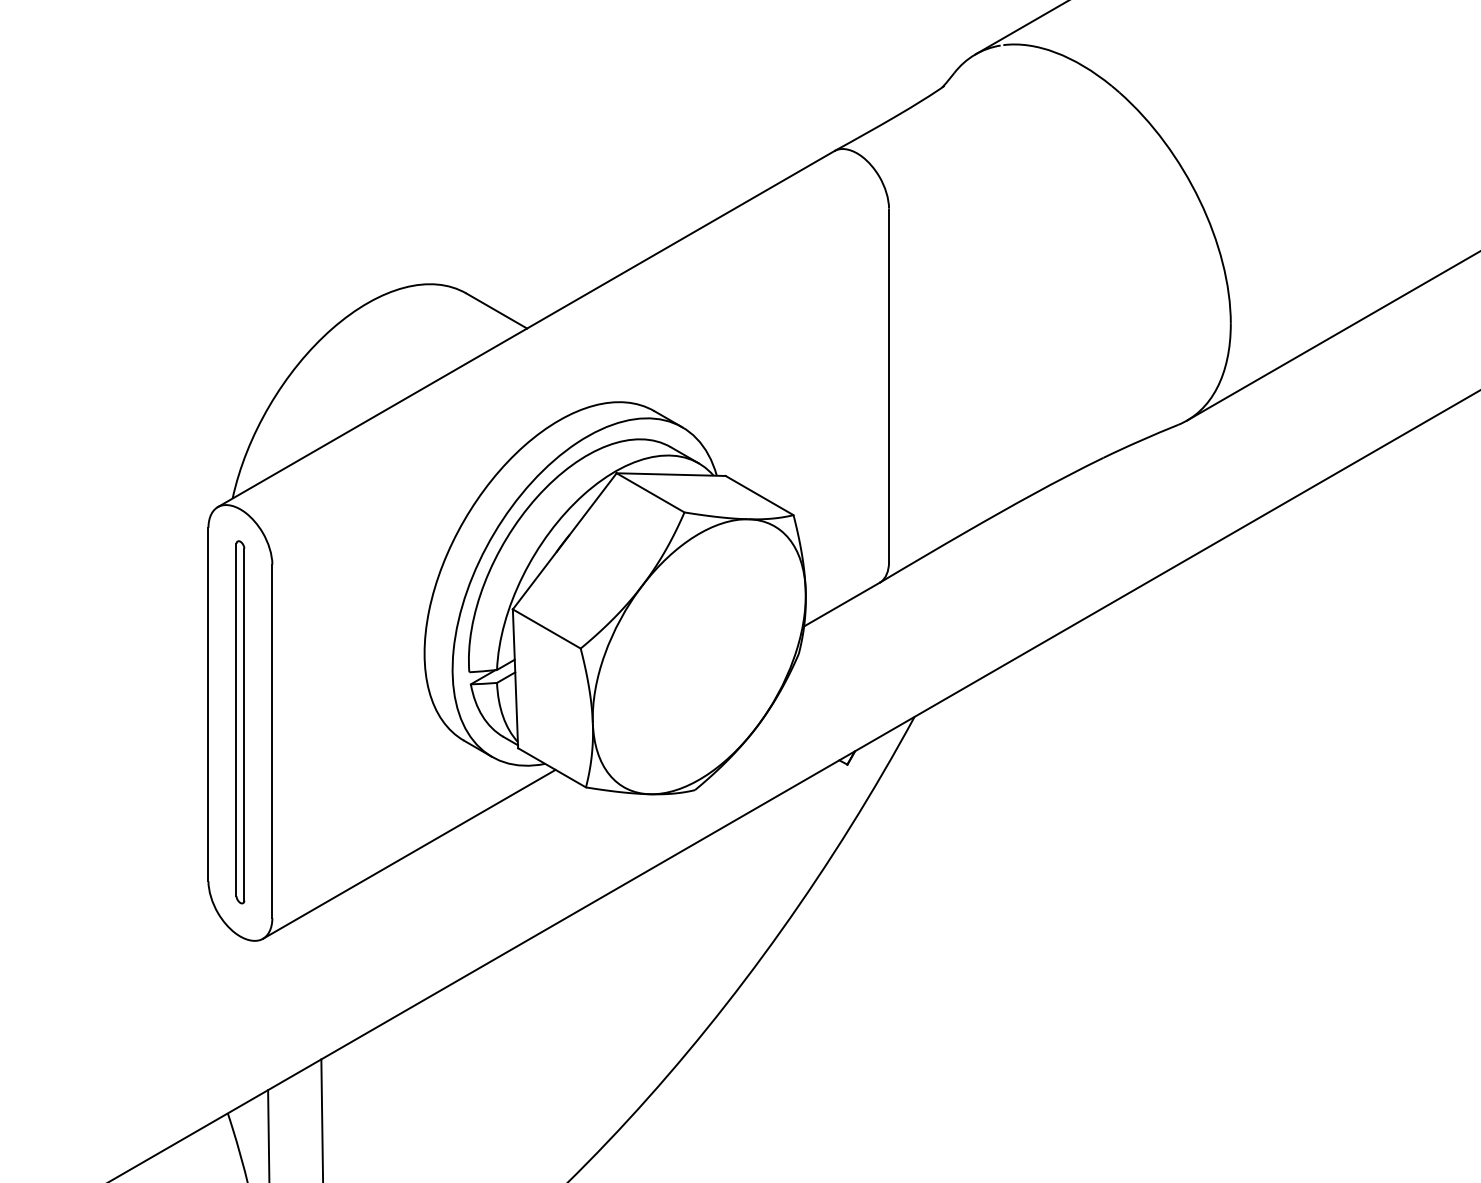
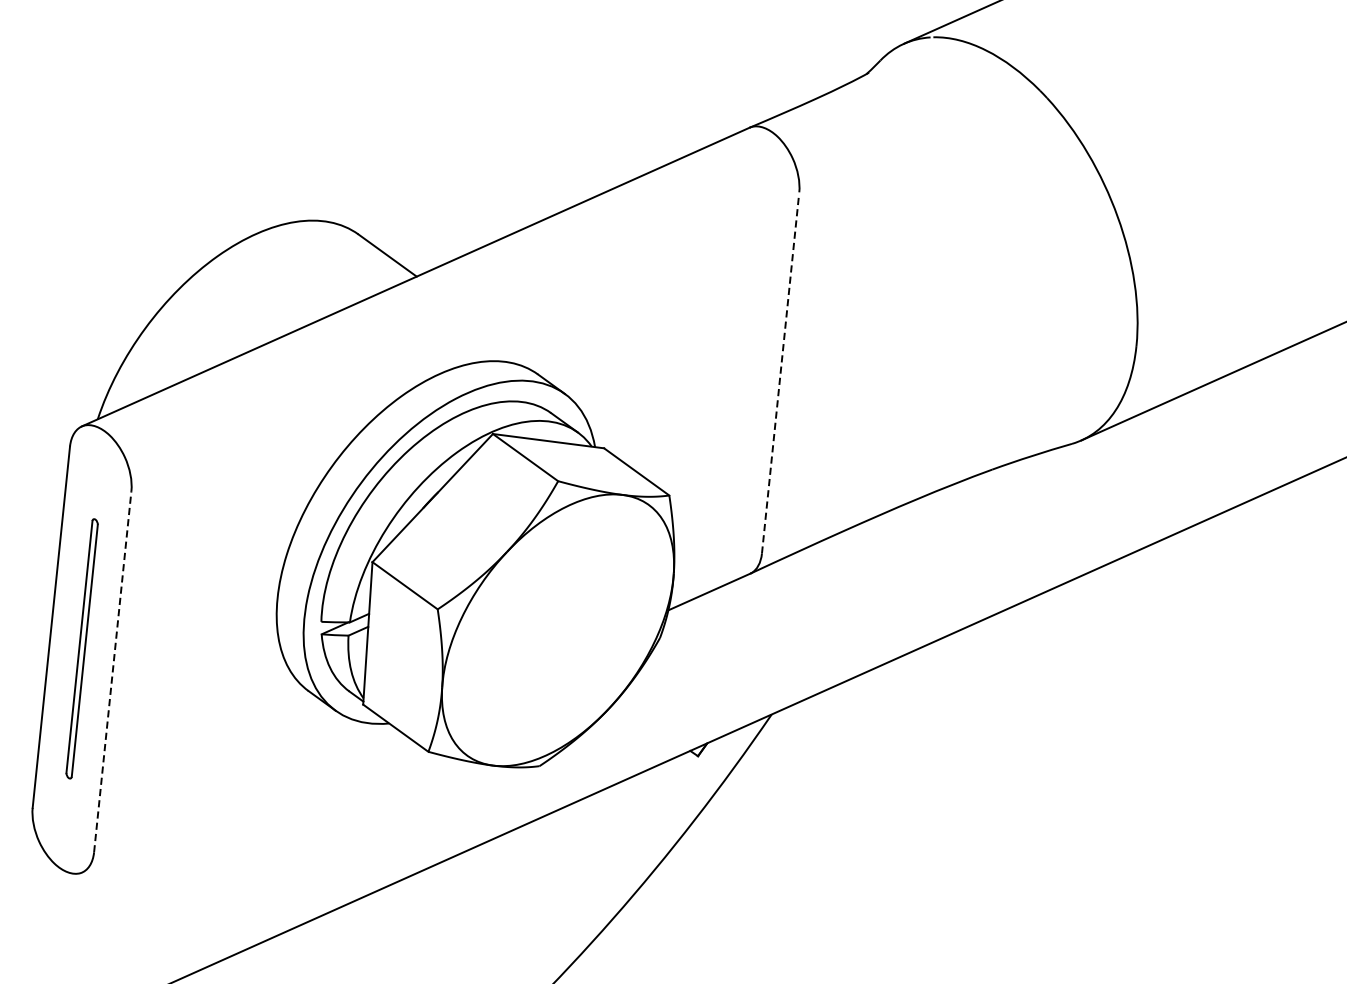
line: (889, 385) -> (781, 373), solid -> dashed
part: (240, 722) -> (82, 649), size x0.7
line: (272, 741) -> (112, 671), solid -> dashed
line: (409, 853) -> (241, 800), removed

